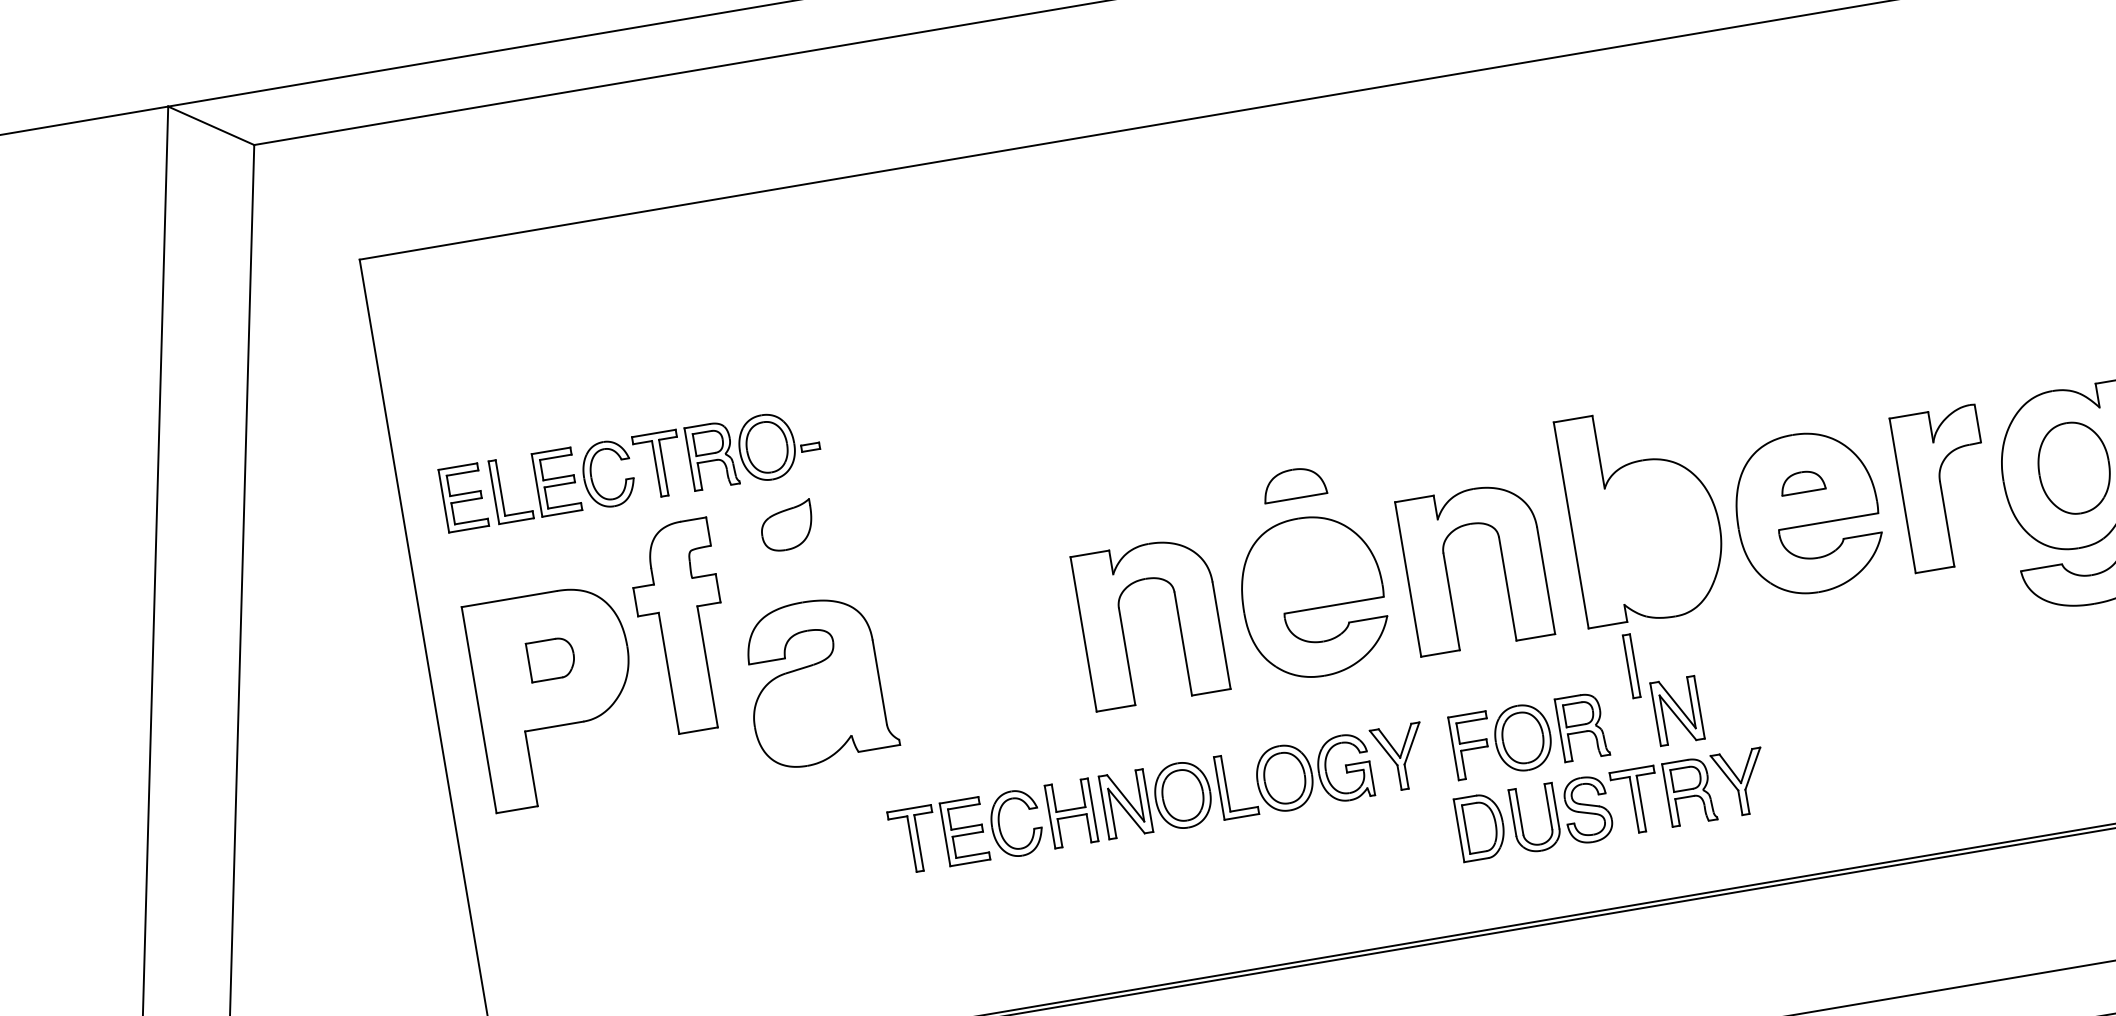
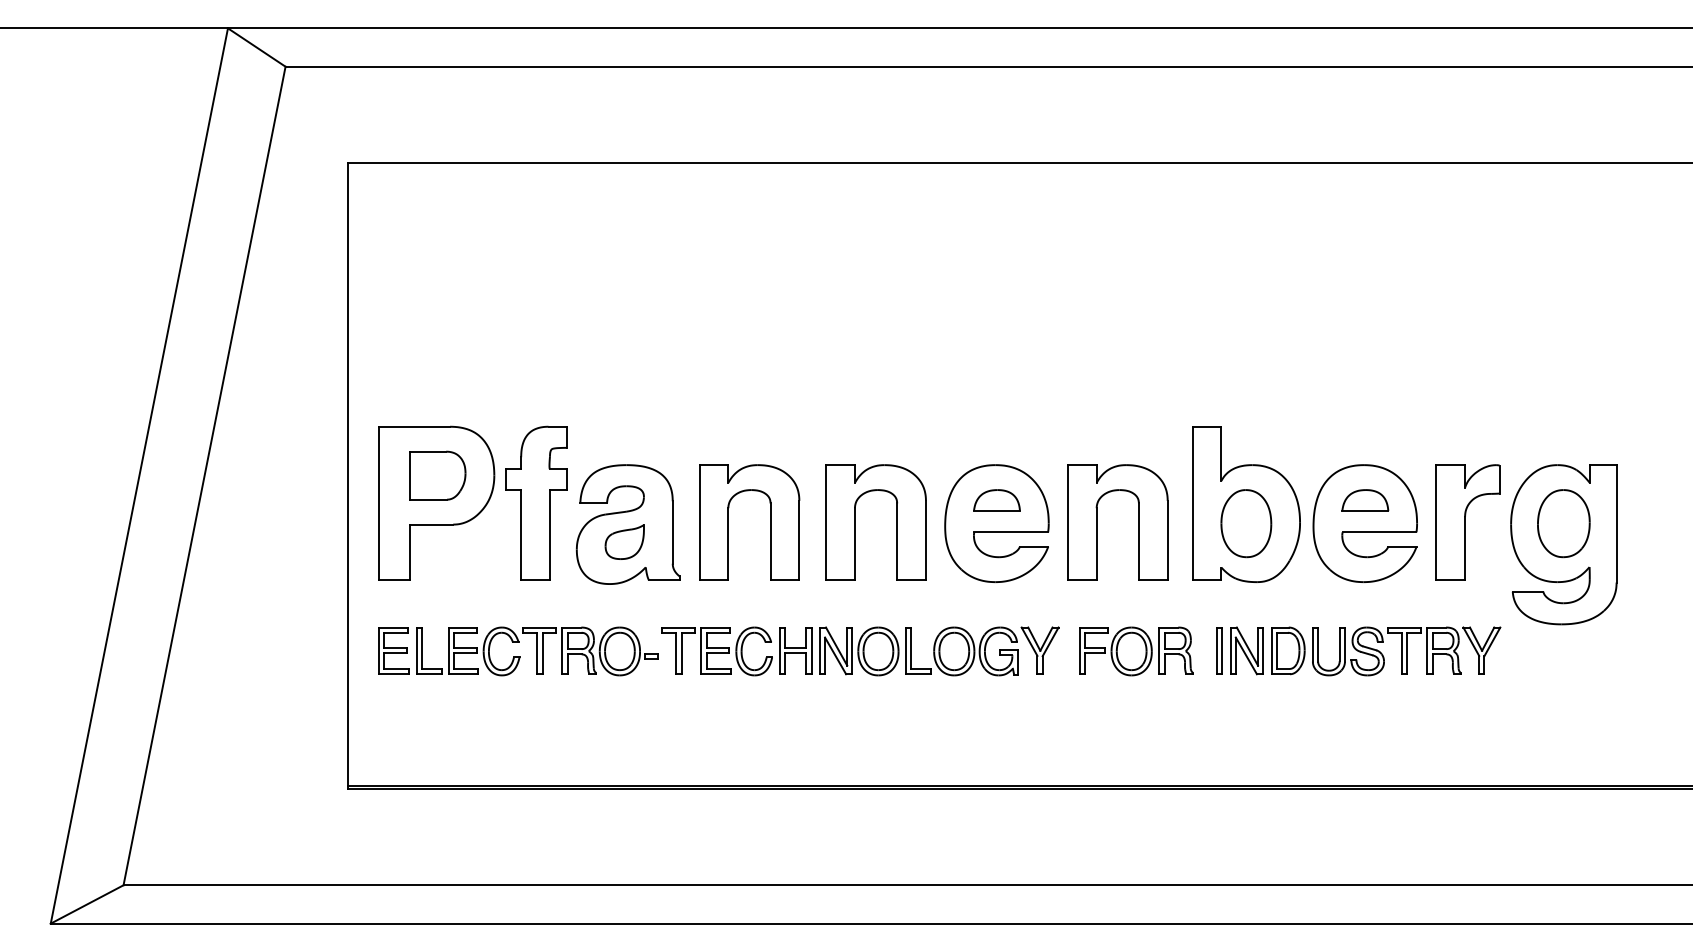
part: (630, 470) -> (518, 651), moved
part: (1802, 482) -> (1365, 500), size x1.43
part: (1293, 484) -> (996, 500), moved
part: (786, 525) -> (624, 541), moved
part: (1648, 540) -> (1246, 523), added
part: (682, 626) -> (536, 502), moved
part: (952, 656) -> (728, 522), added
part: (551, 659) -> (437, 475), size x1.67
part: (1632, 665) -> (1219, 650), moved
part: (1612, 805) -> (1386, 651), moved

